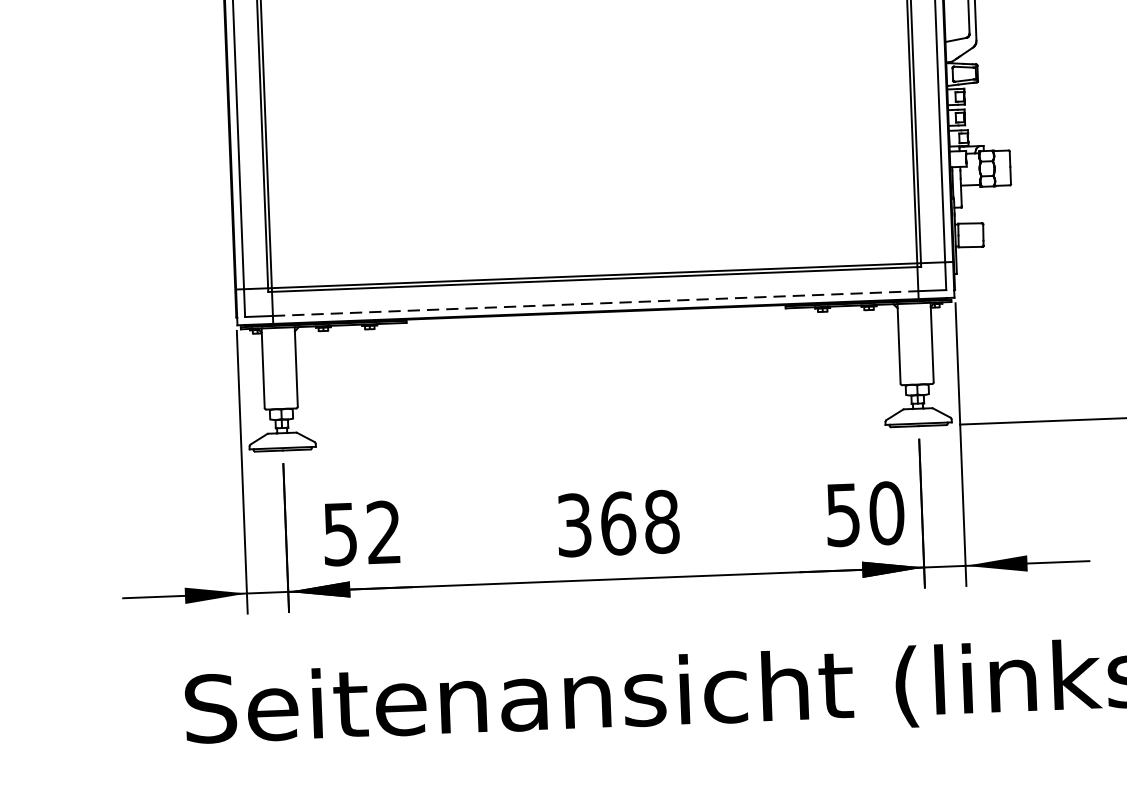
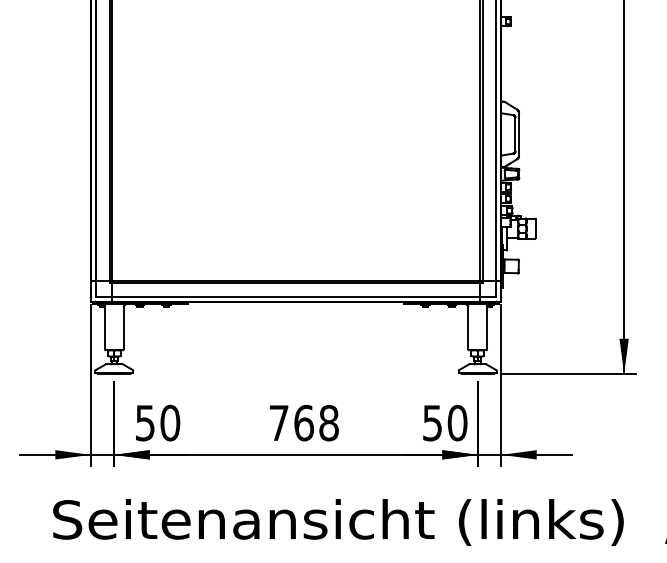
line: (596, 304) -> (296, 297), dashed -> solid
text: (573, 524) -> (278, 422), 368 -> 768
text: (384, 531) -> (170, 422), 52 -> 50

